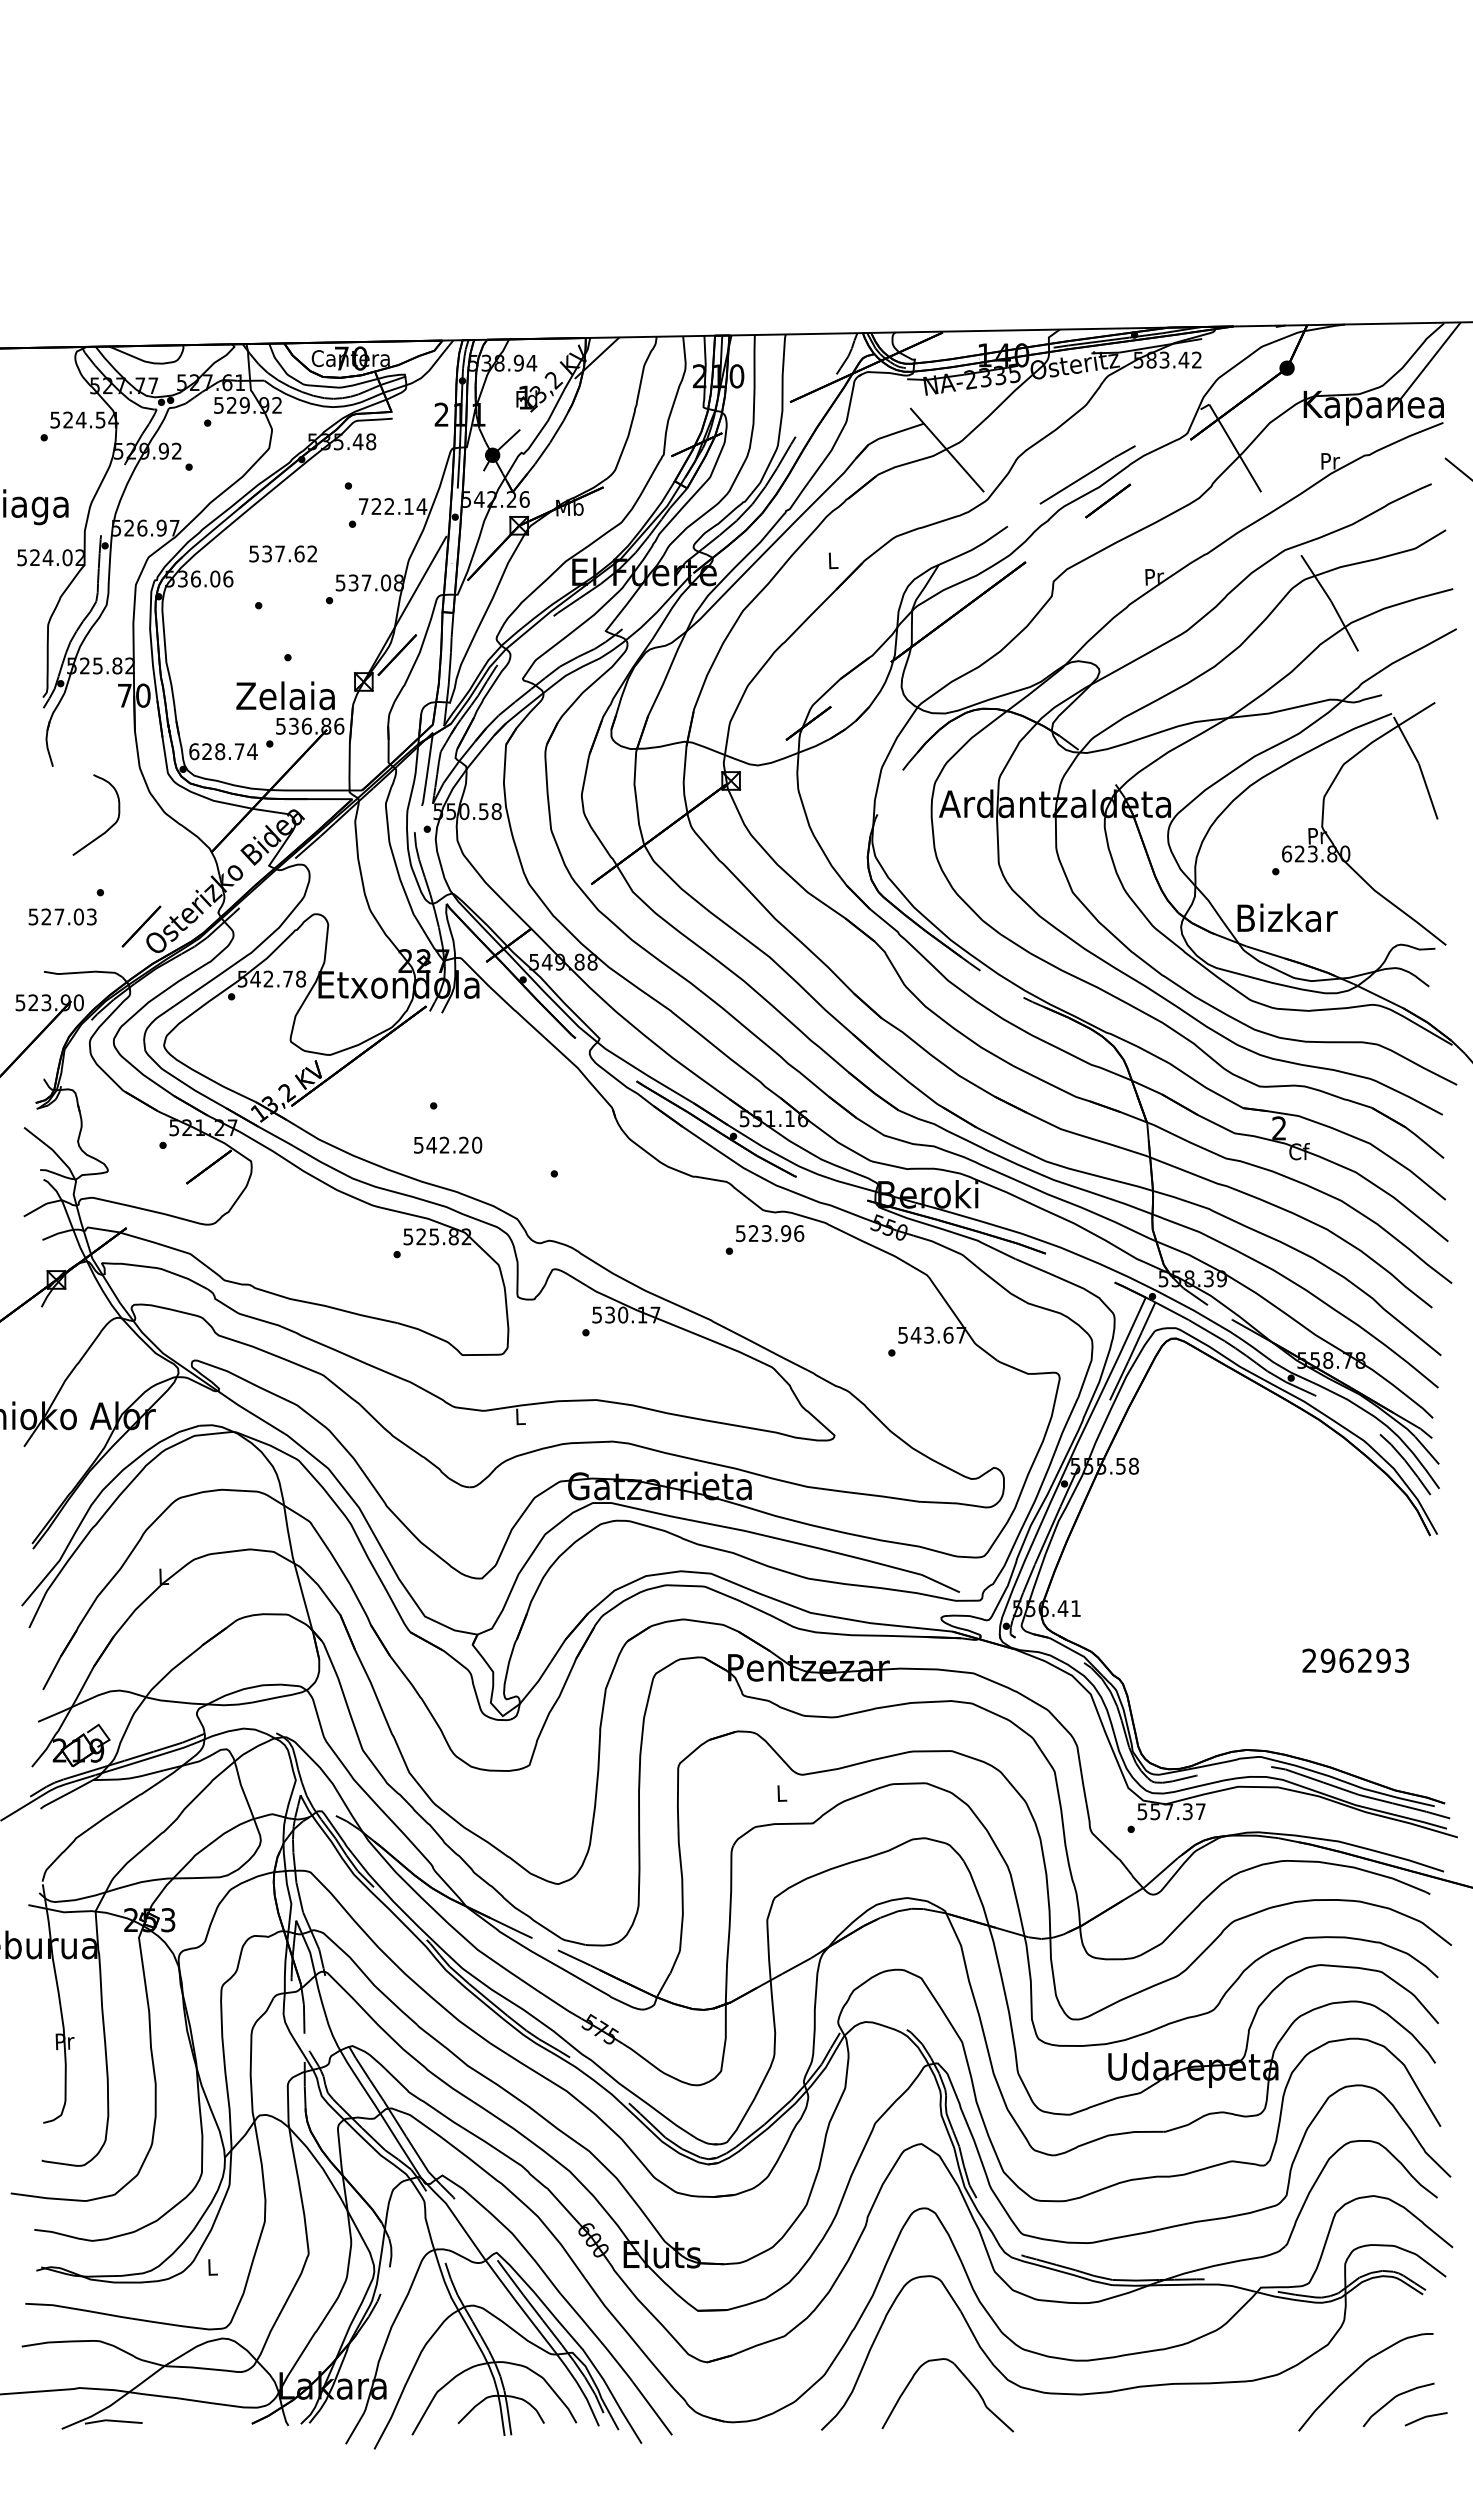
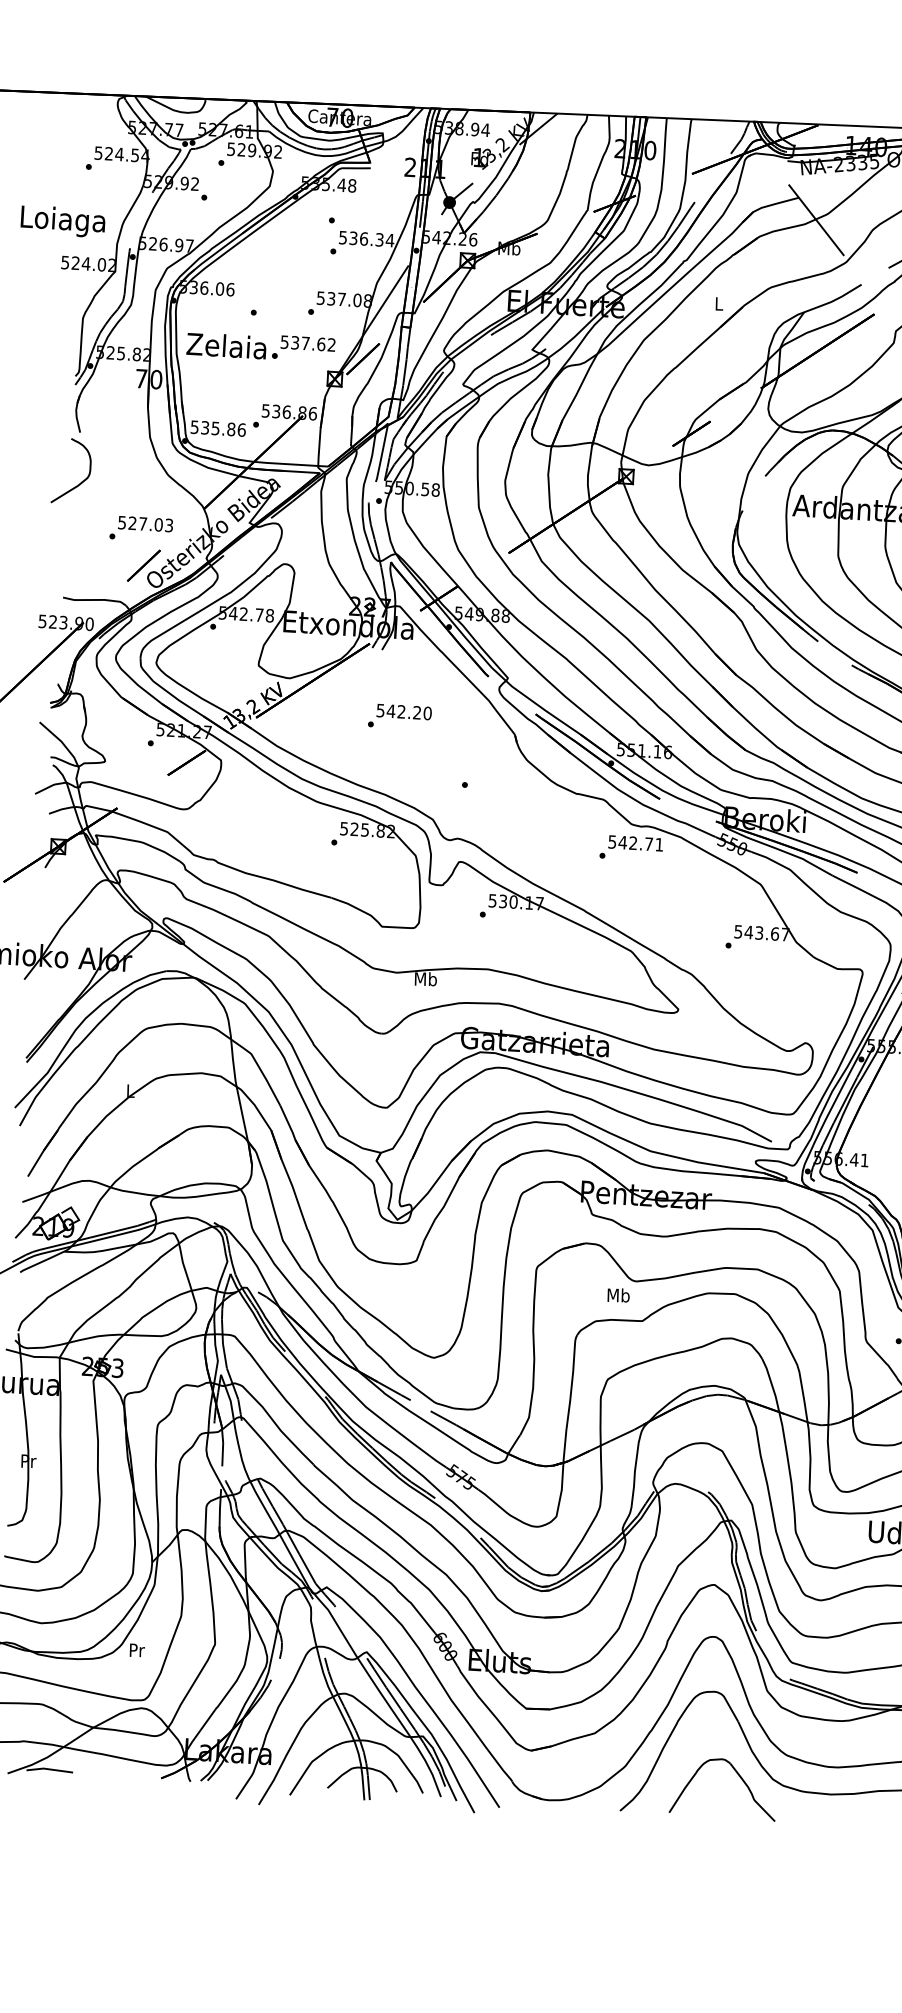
text: (385, 506) -> (360, 238), 722.14 -> 536.34
text: (282, 553) -> (307, 343), moved
text: (285, 695) -> (226, 345), moved
text: (223, 751) -> (218, 428), 628.74 -> 535.86
curve: (109, 827) -> (81, 481), moved
text: (62, 916) -> (145, 523), moved
text: (448, 1144) -> (404, 711), moved
text: (776, 1233) -> (641, 843), 523.96 -> 542.71
text: (520, 1416) -> (426, 978), L -> Mb
text: (781, 1793) -> (618, 1295), L -> Mb
text: (212, 2267) -> (136, 1650), L -> Pr

